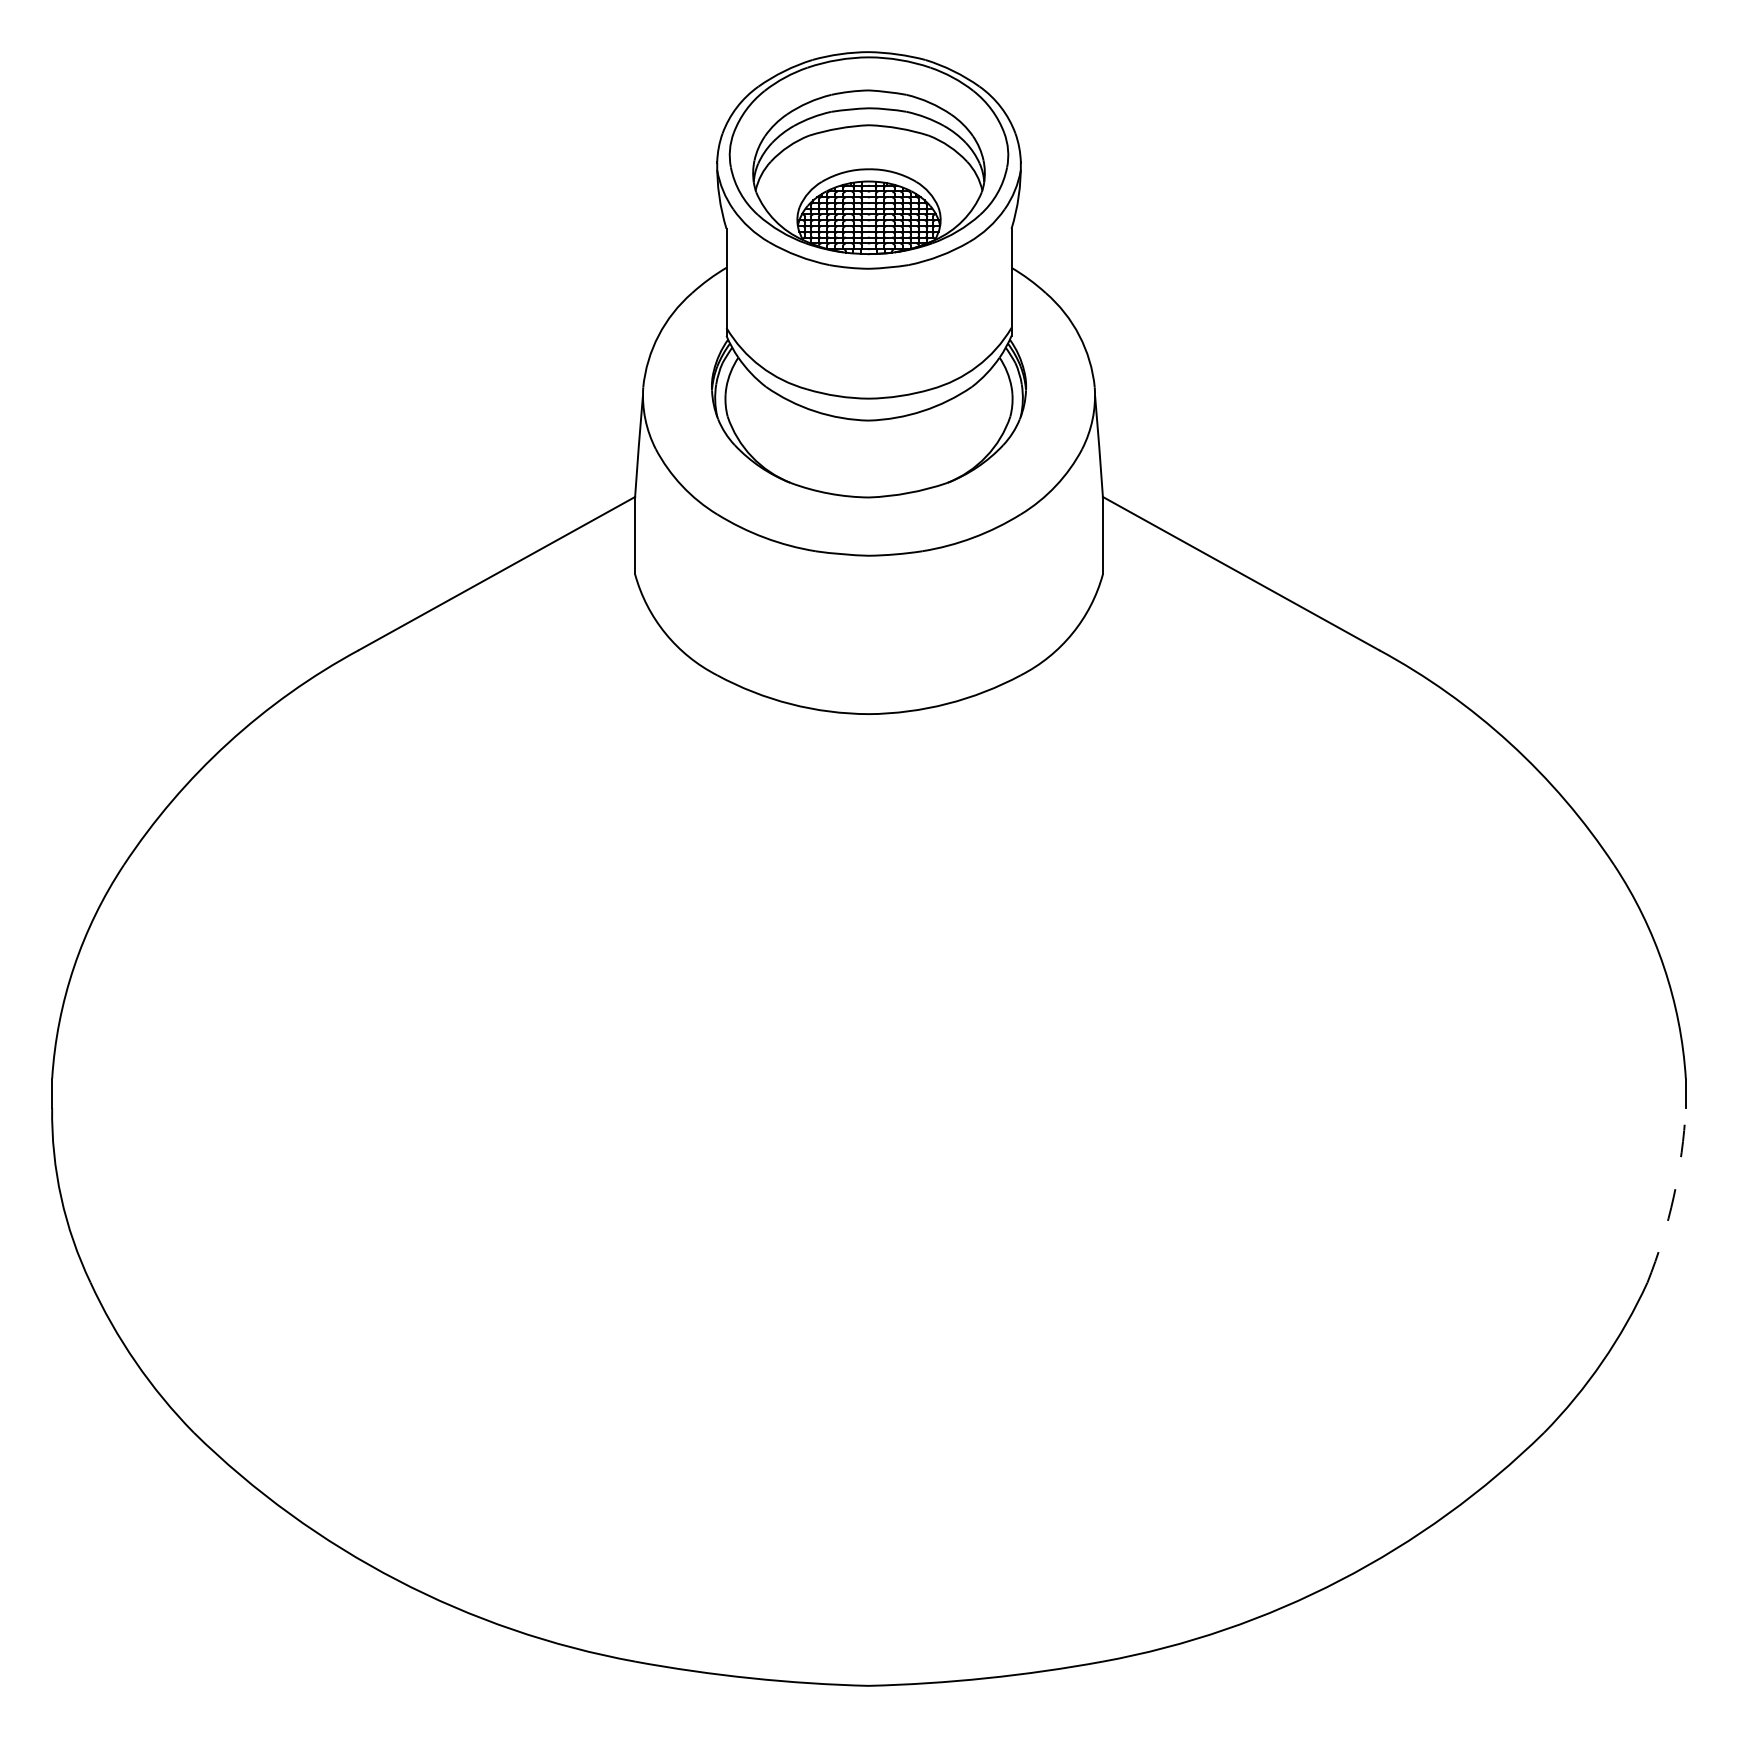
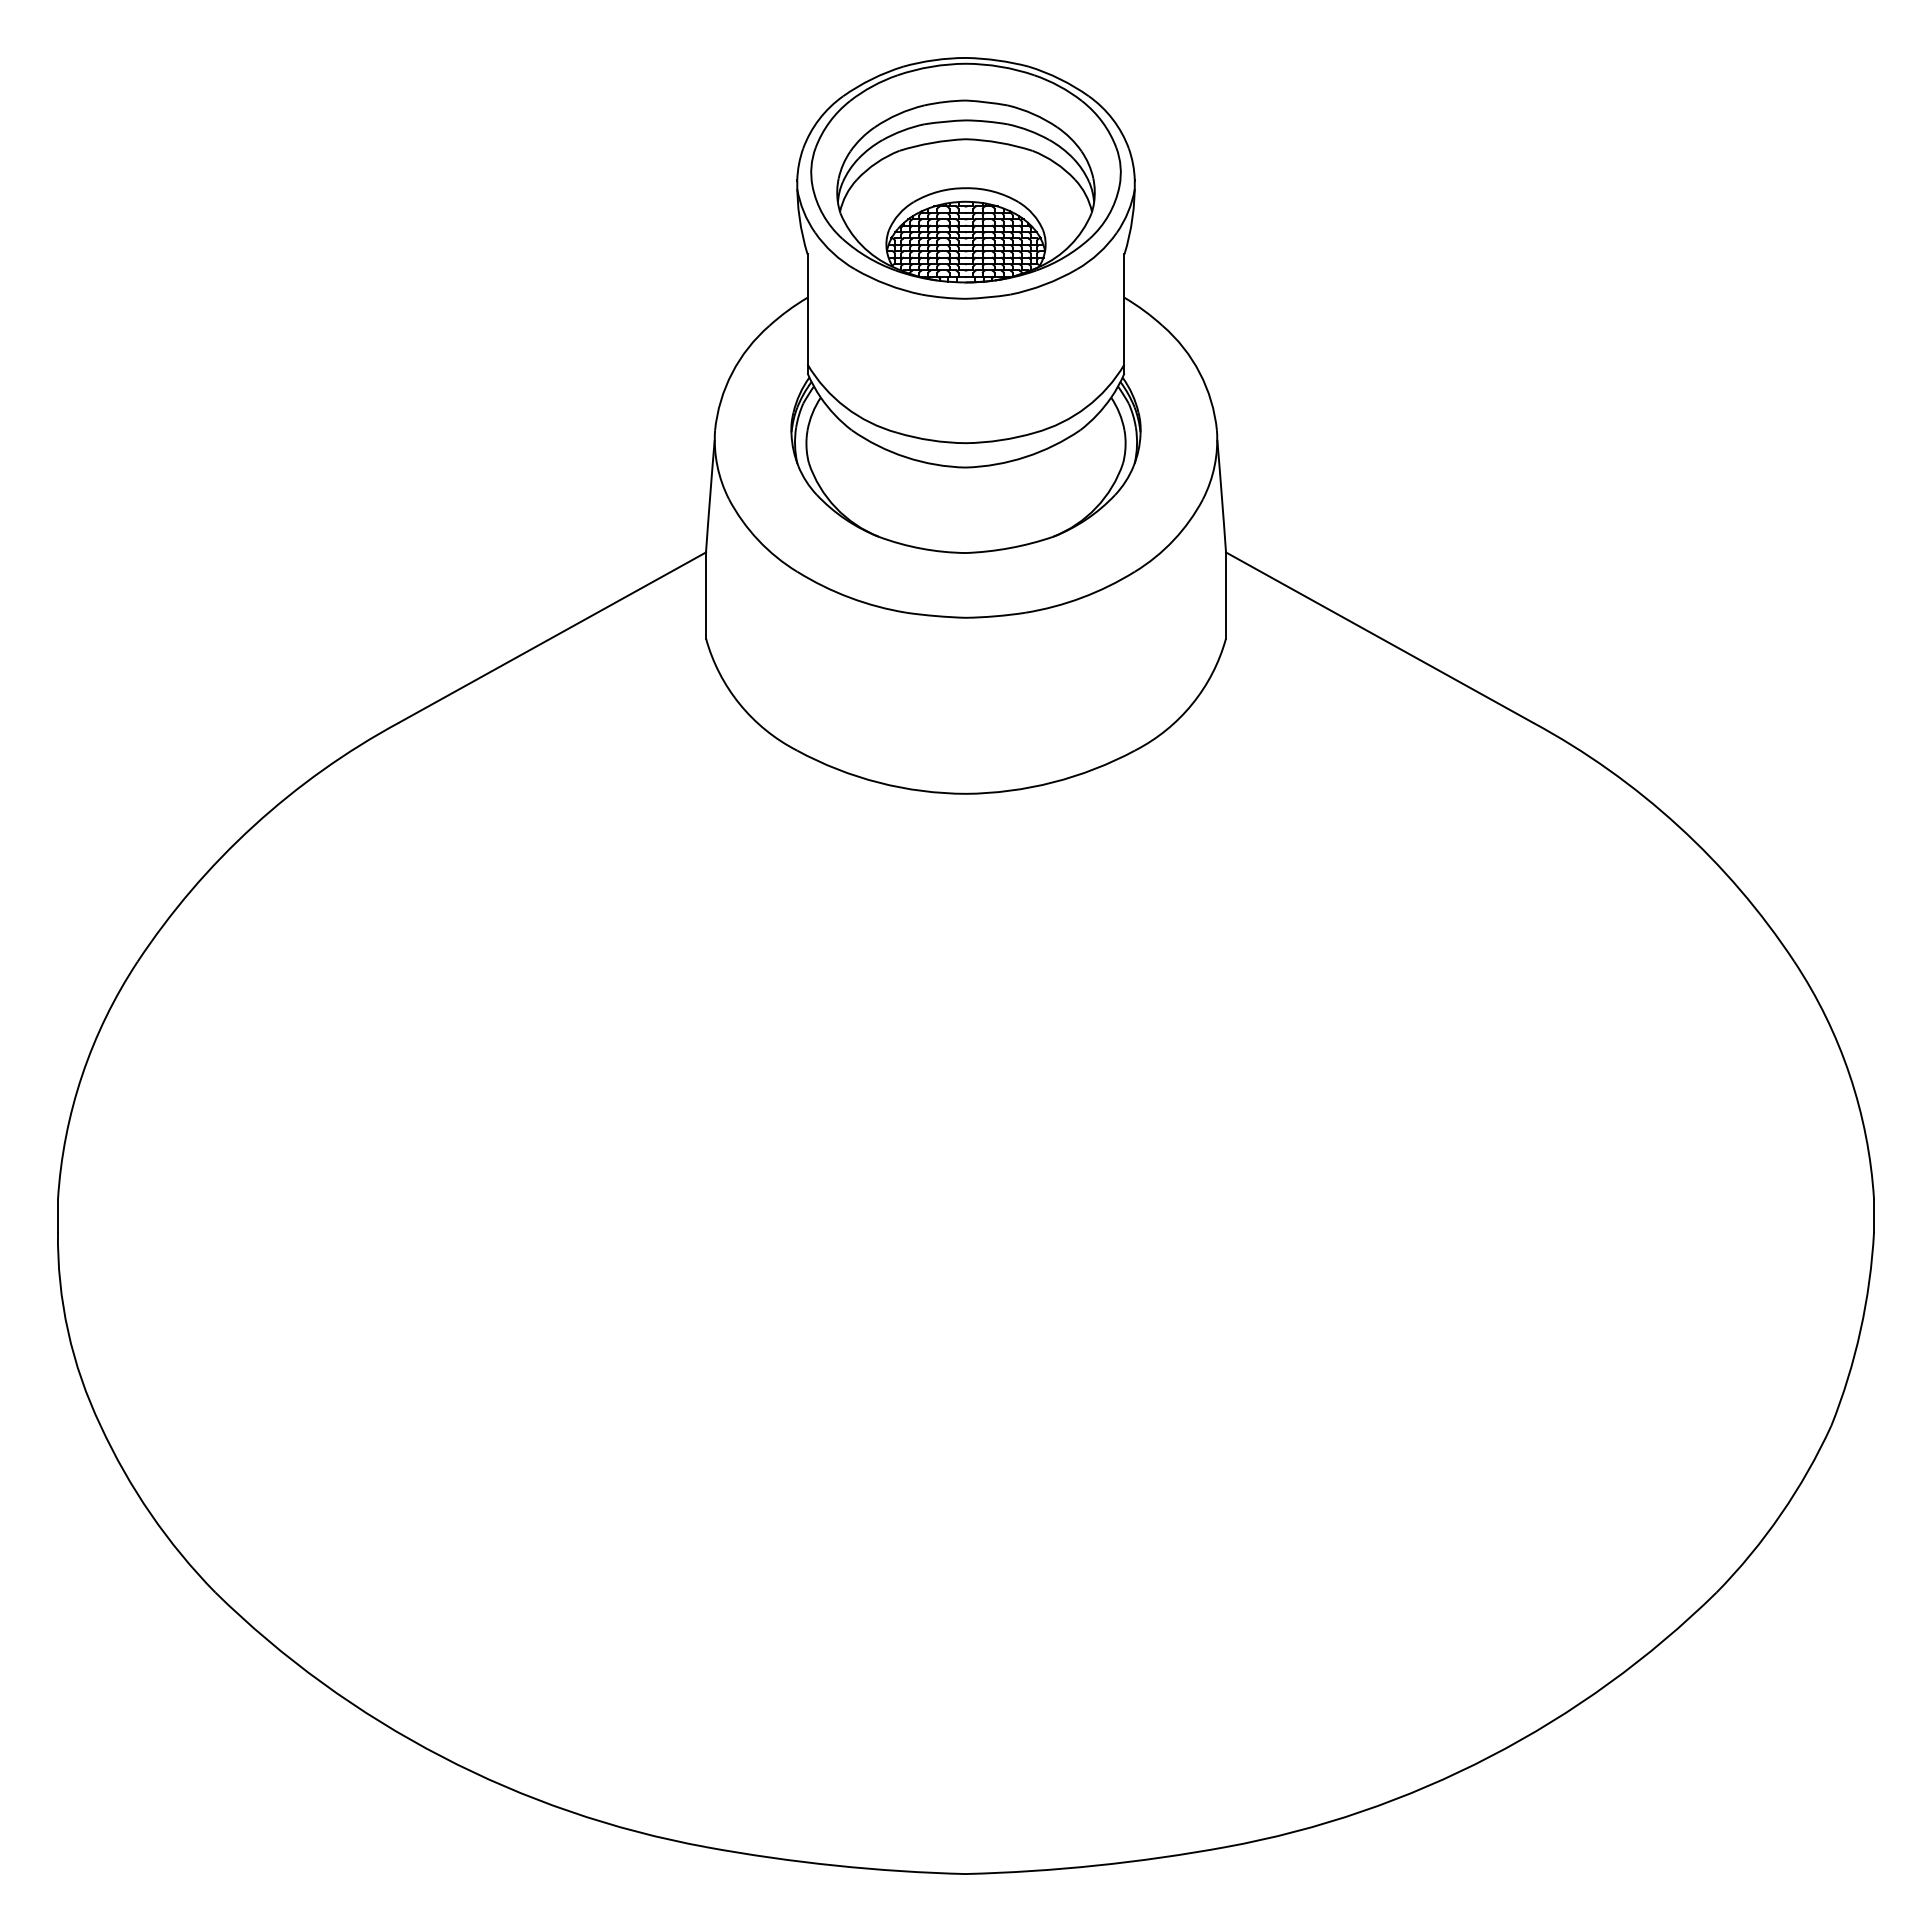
arc: (1673, 1196) -> (1860, 1330), dashed -> solid

